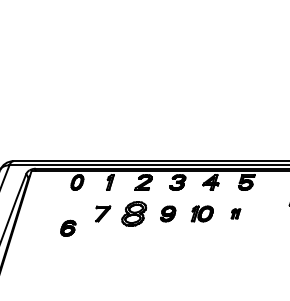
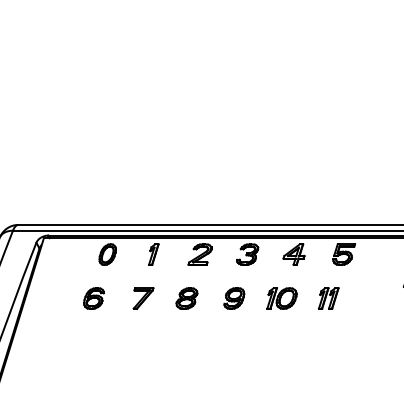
part: (133, 213) -> (186, 298), size x0.62
part: (235, 213) -> (328, 298), size x1.67
part: (67, 228) -> (93, 298), moved

